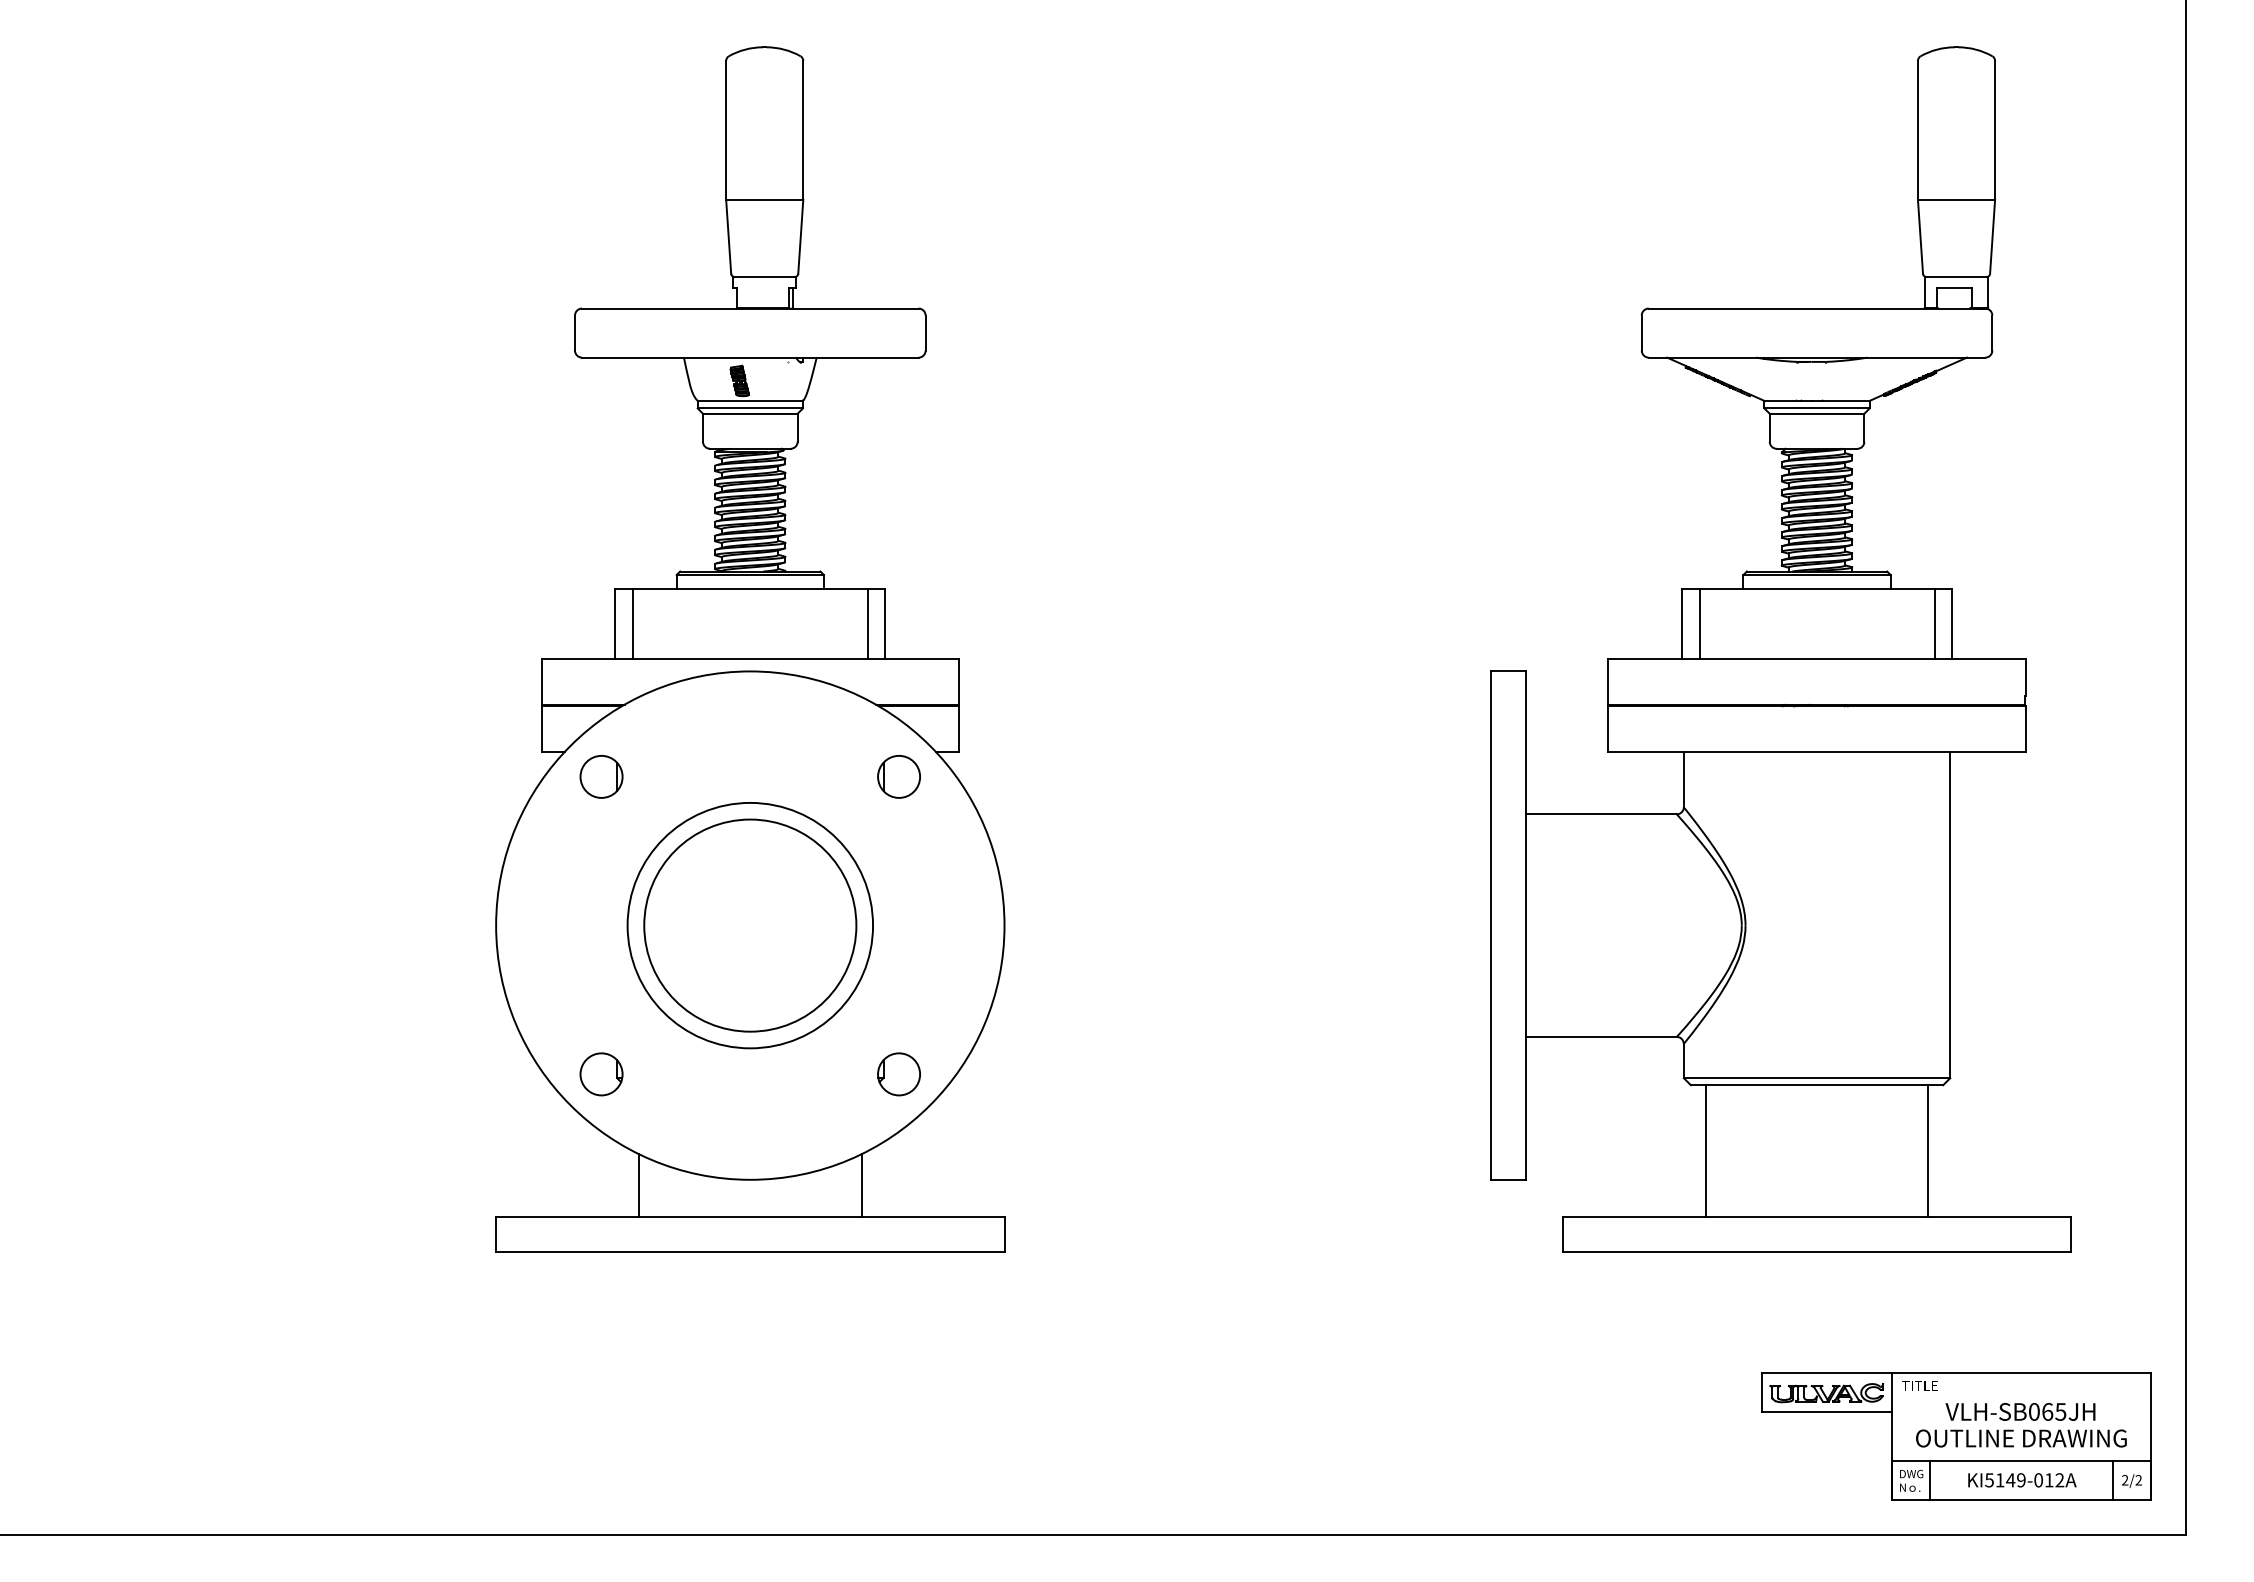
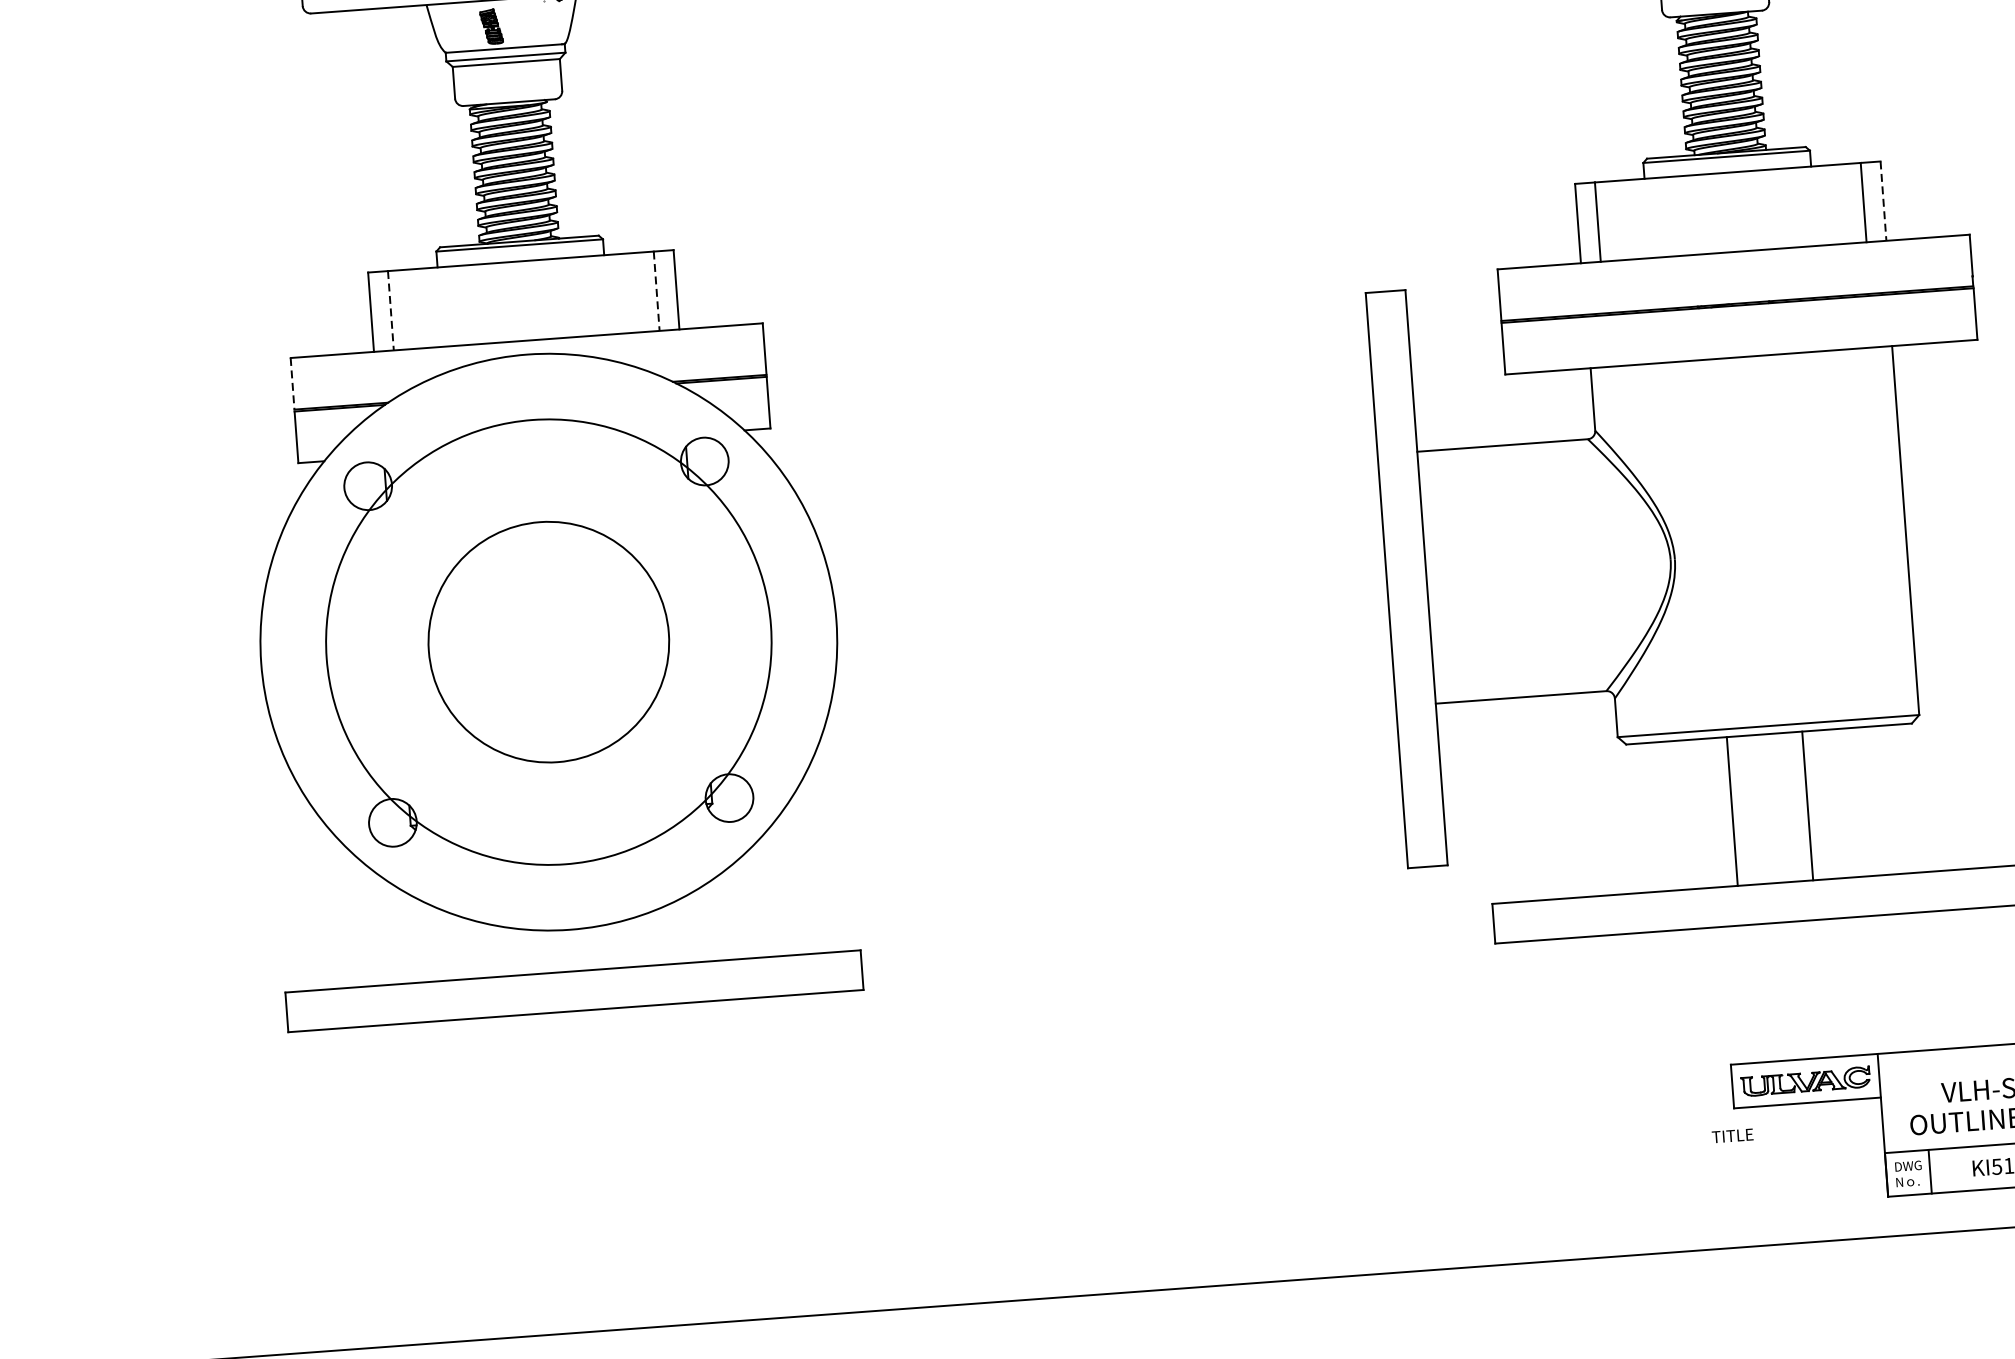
line: (632, 624) -> (390, 311), solid -> dashed
line: (867, 624) -> (656, 291), solid -> dashed
line: (1952, 624) -> (1884, 201), solid -> dashed
line: (541, 681) -> (292, 383), solid -> dashed
circle: (750, 925) -> (549, 642), size x1.6
line: (1705, 1150) -> (1732, 811), moved
line: (1928, 1150) -> (1807, 805), moved
line: (639, 1185) -> (445, 945), removed
line: (861, 1185) -> (696, 926), removed
text: (1919, 1385) -> (1731, 1135), moved

